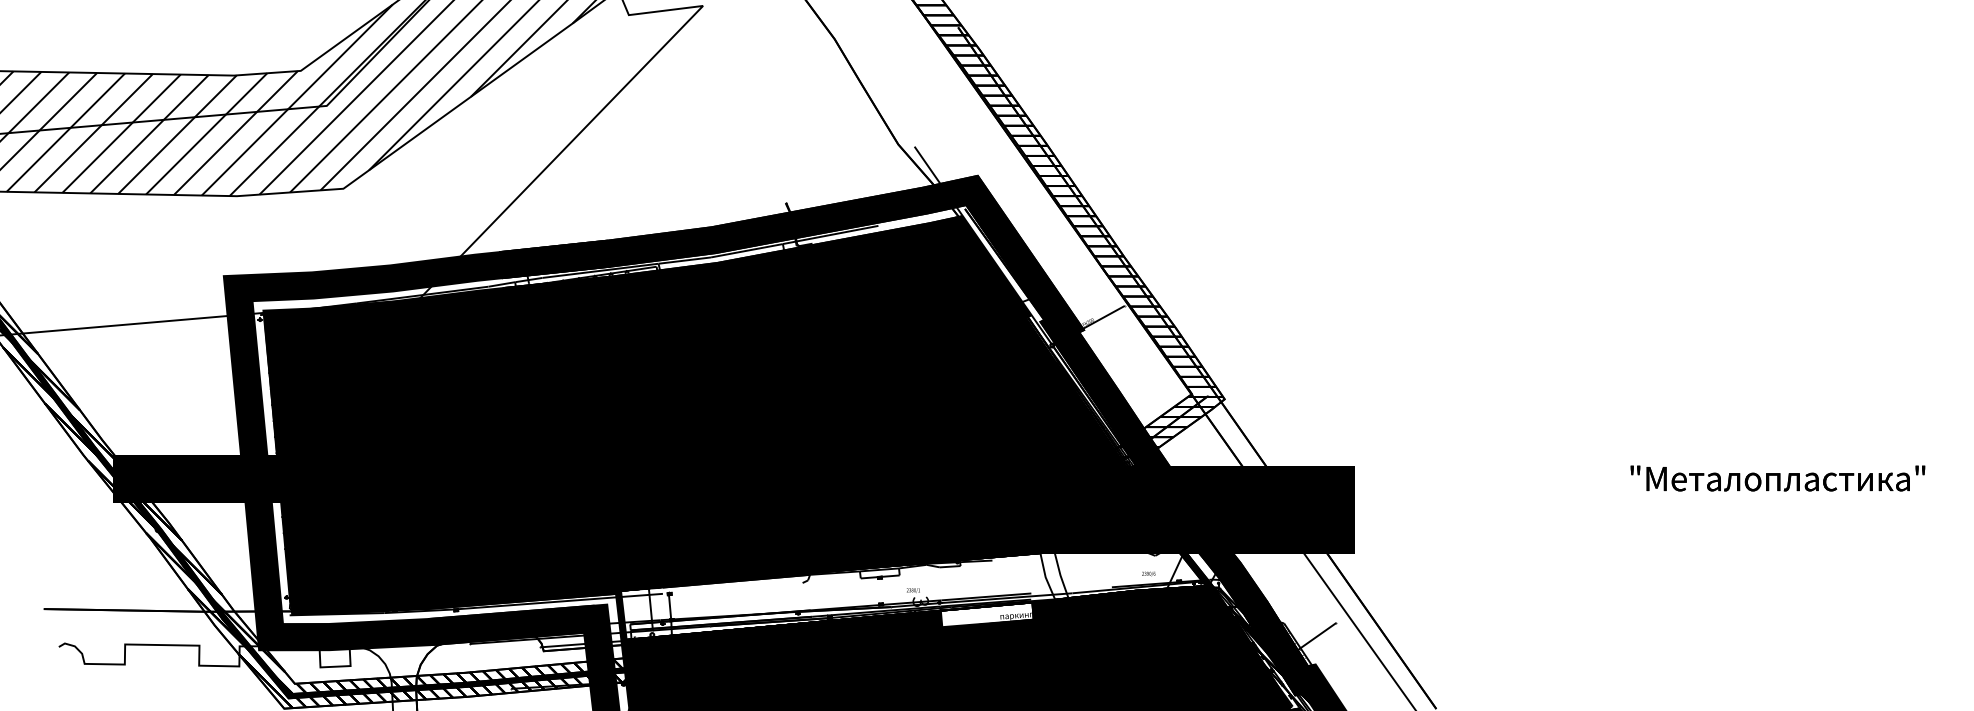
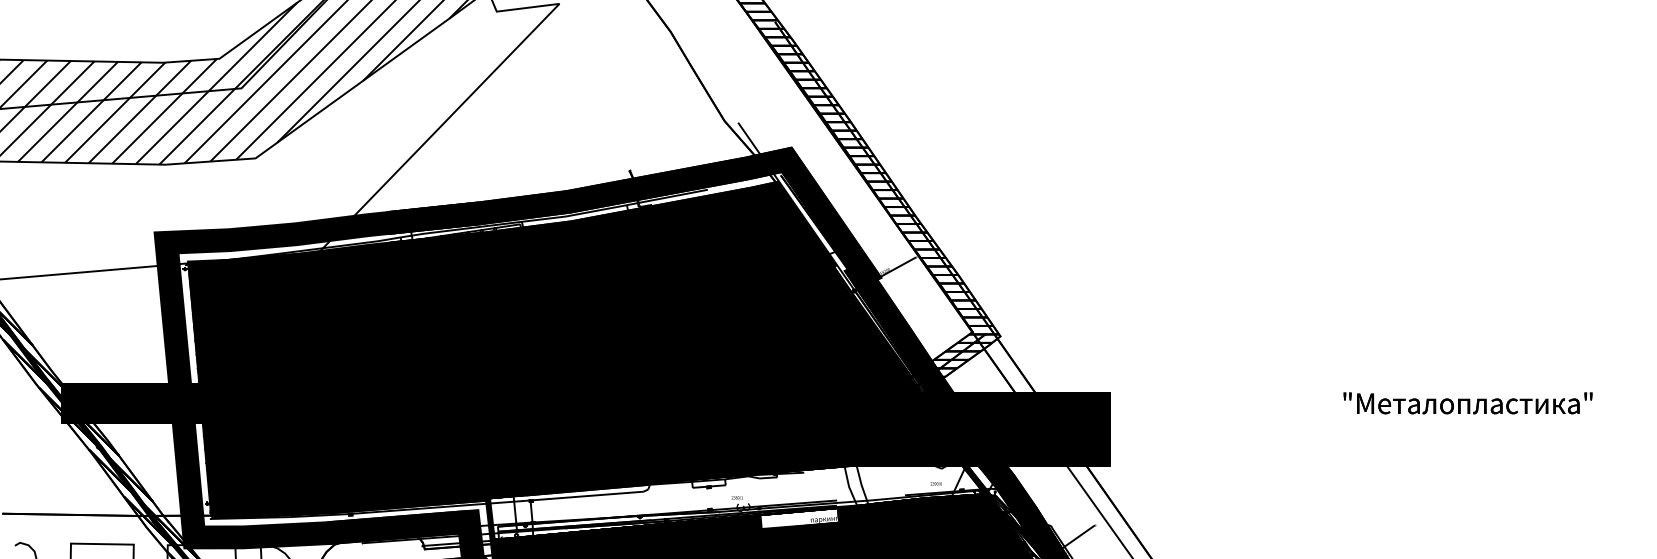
line: (732, 588) -> (584, 496), added

